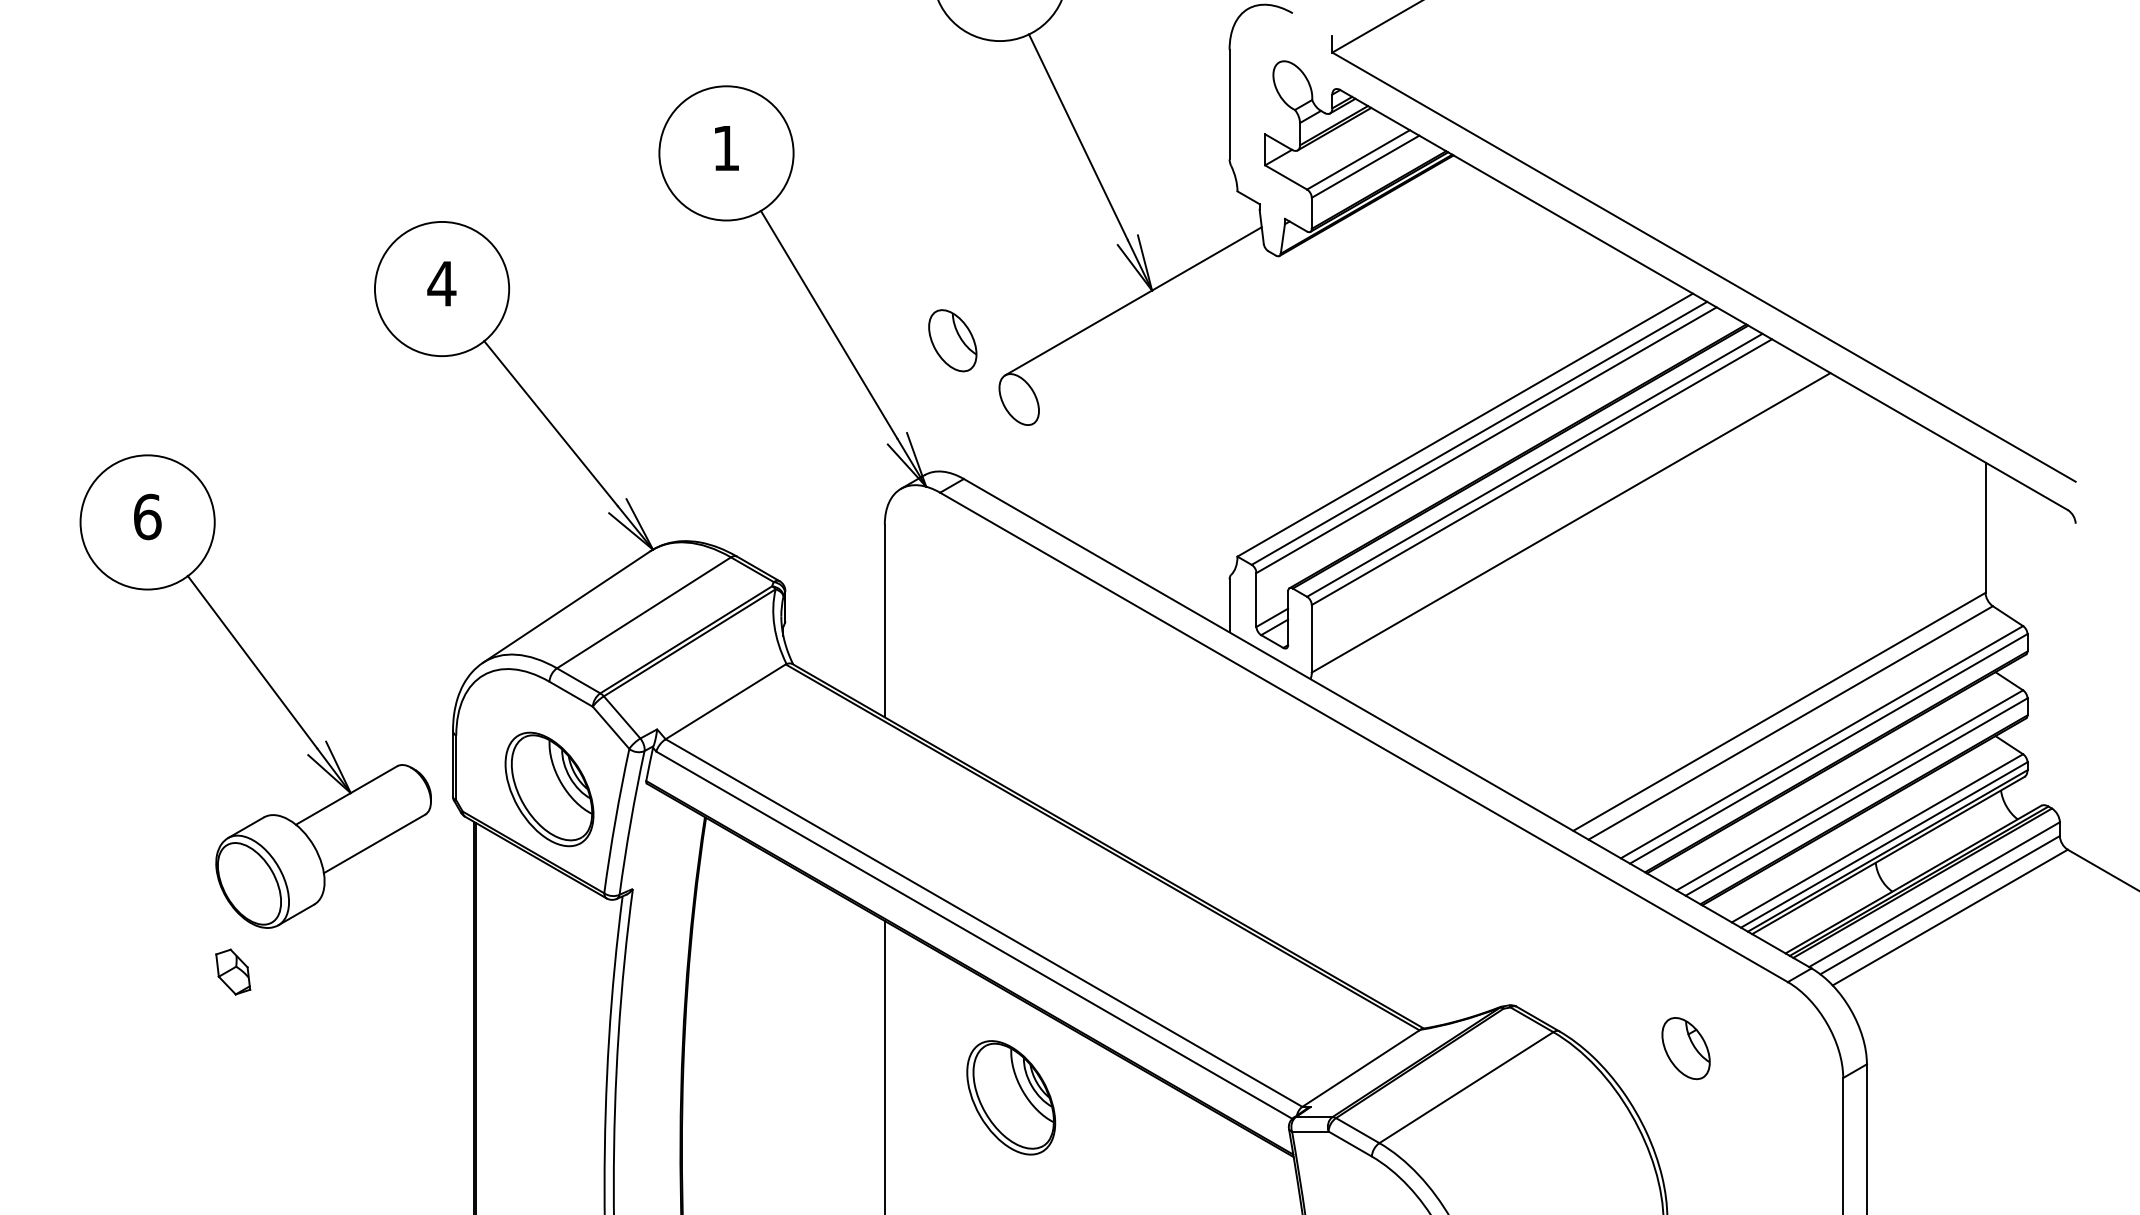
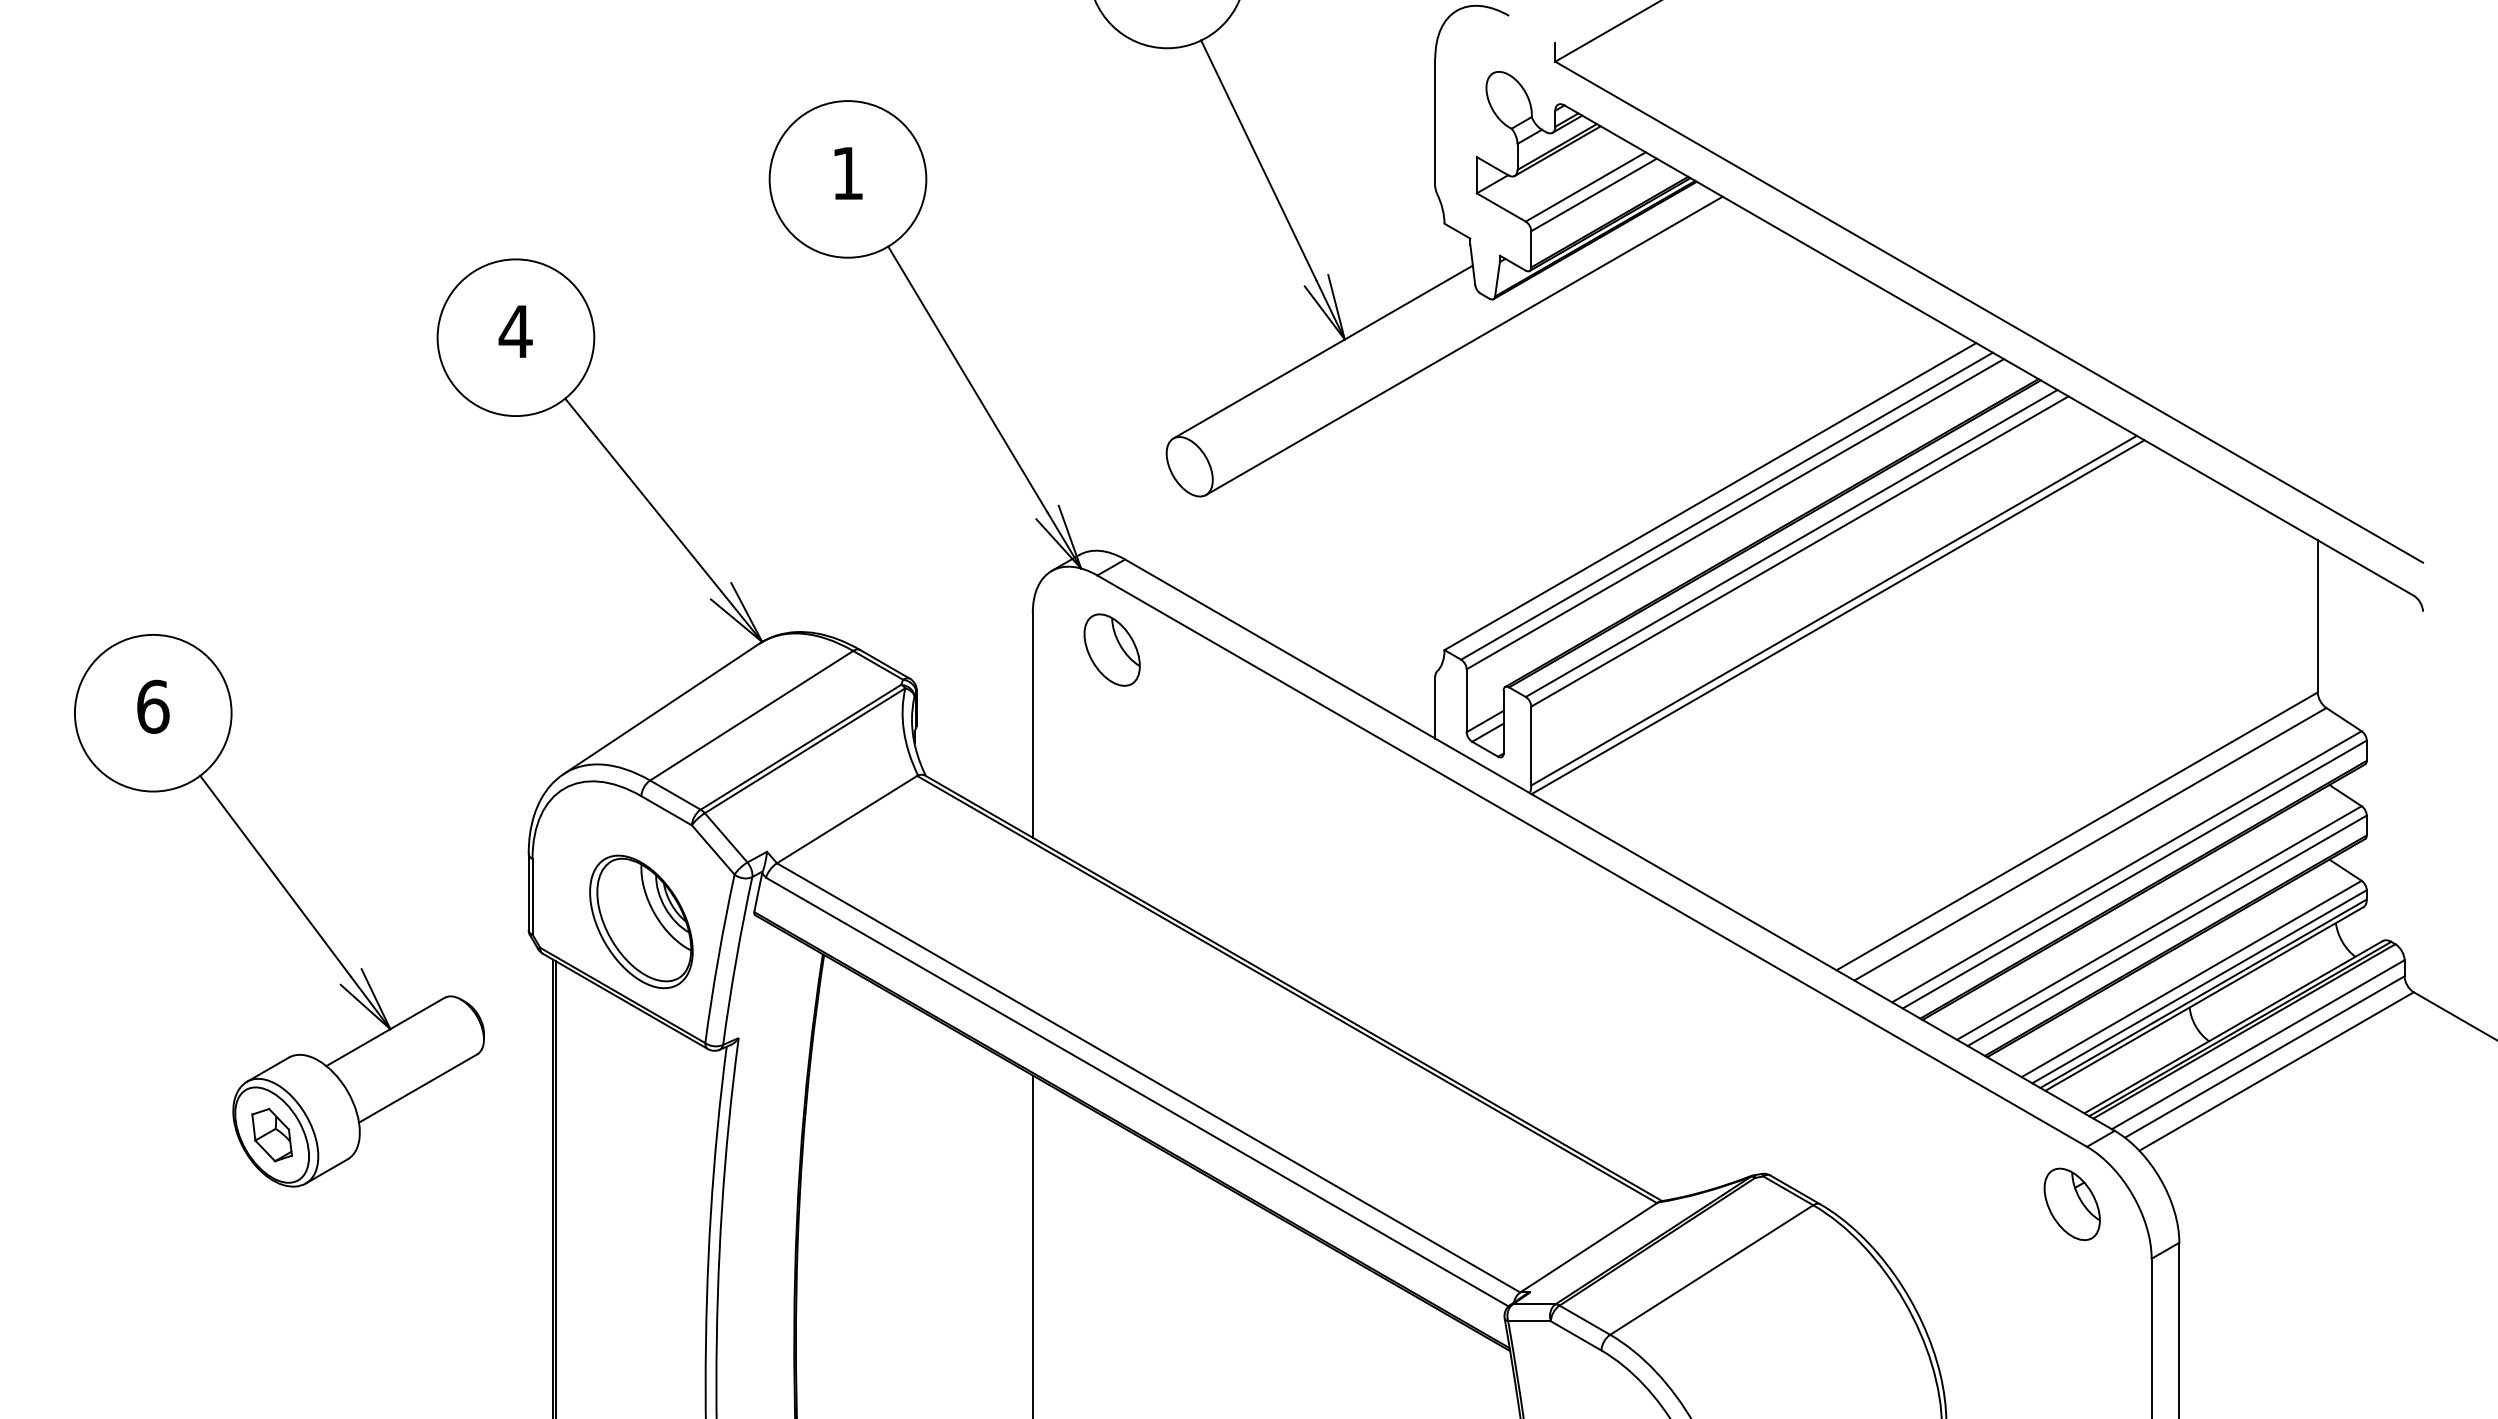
line: (1254, 295) -> (1464, 345), added
part: (952, 340) -> (1111, 649), moved
line: (1574, 528) -> (1837, 617), added
part: (266, 682) -> (291, 899), moved
part: (1685, 1048) -> (2071, 1204), moved
part: (1011, 1097) -> (1180, 1281), removed

